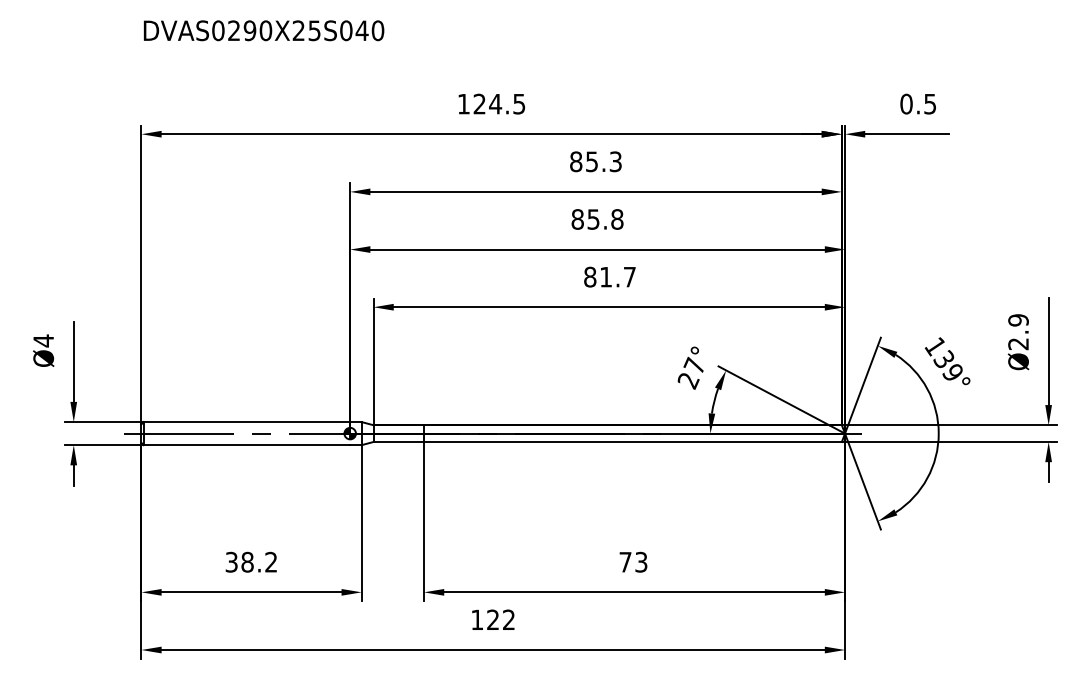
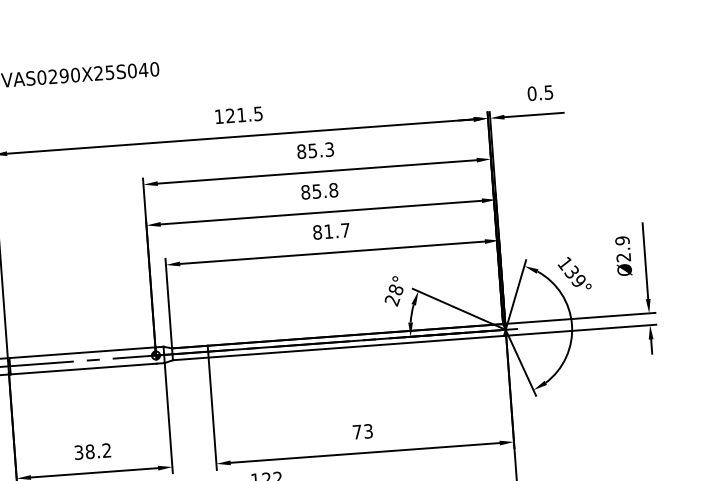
text: (495, 104) -> (241, 115), 124.5 -> 121.5
text: (694, 364) -> (395, 288), 27° -> 28°

